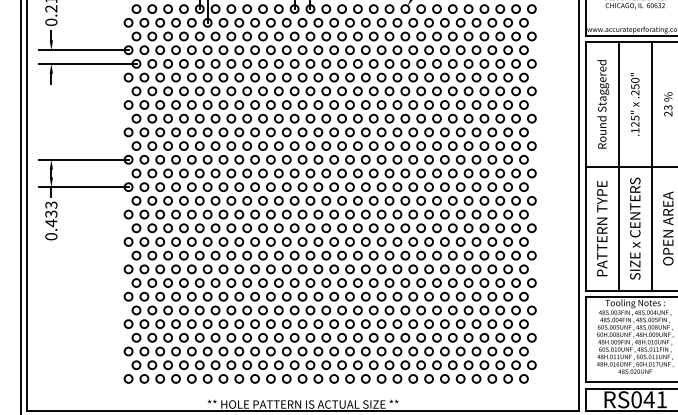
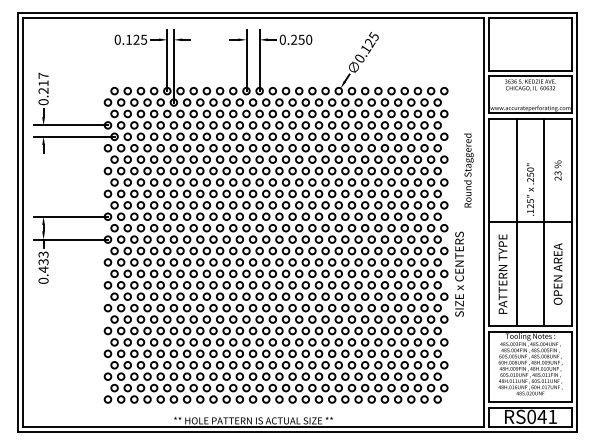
text: (602, 104) -> (468, 170), moved
text: (634, 104) -> (529, 189), moved
text: (635, 227) -> (459, 273), moved

